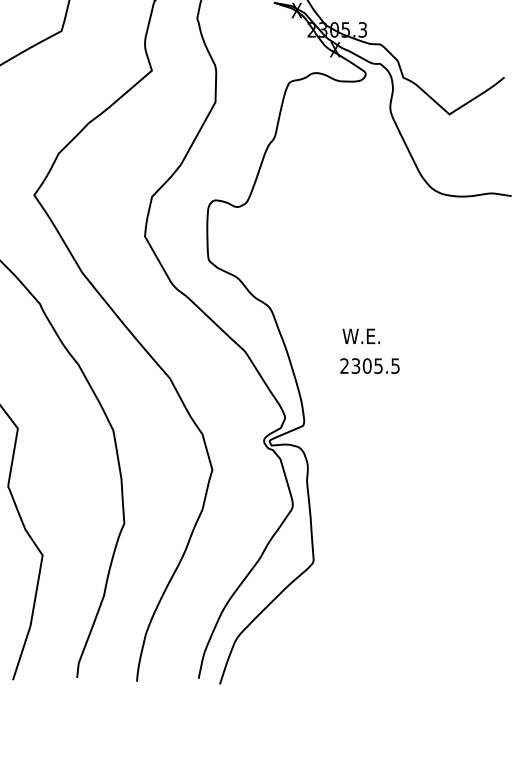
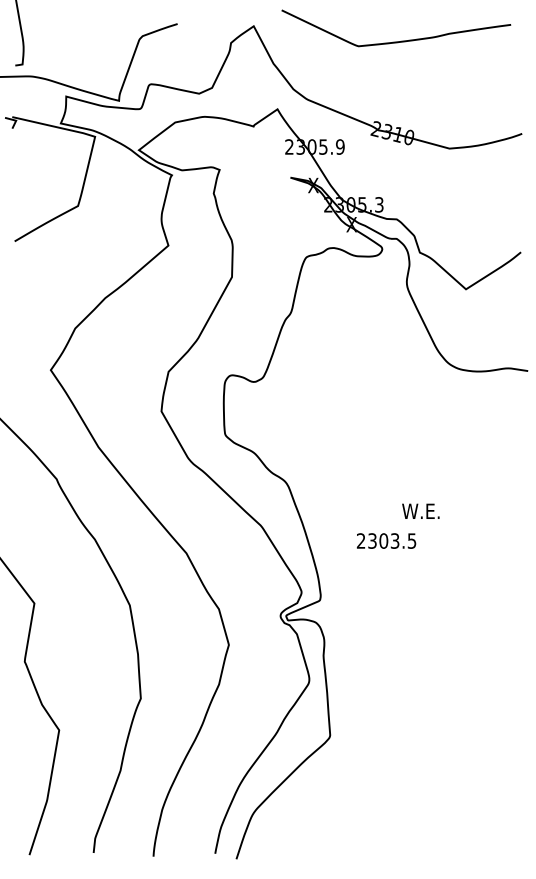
text: (360, 335) -> (420, 510), moved
text: (378, 365) -> (395, 540), 2305.5 -> 2303.5

